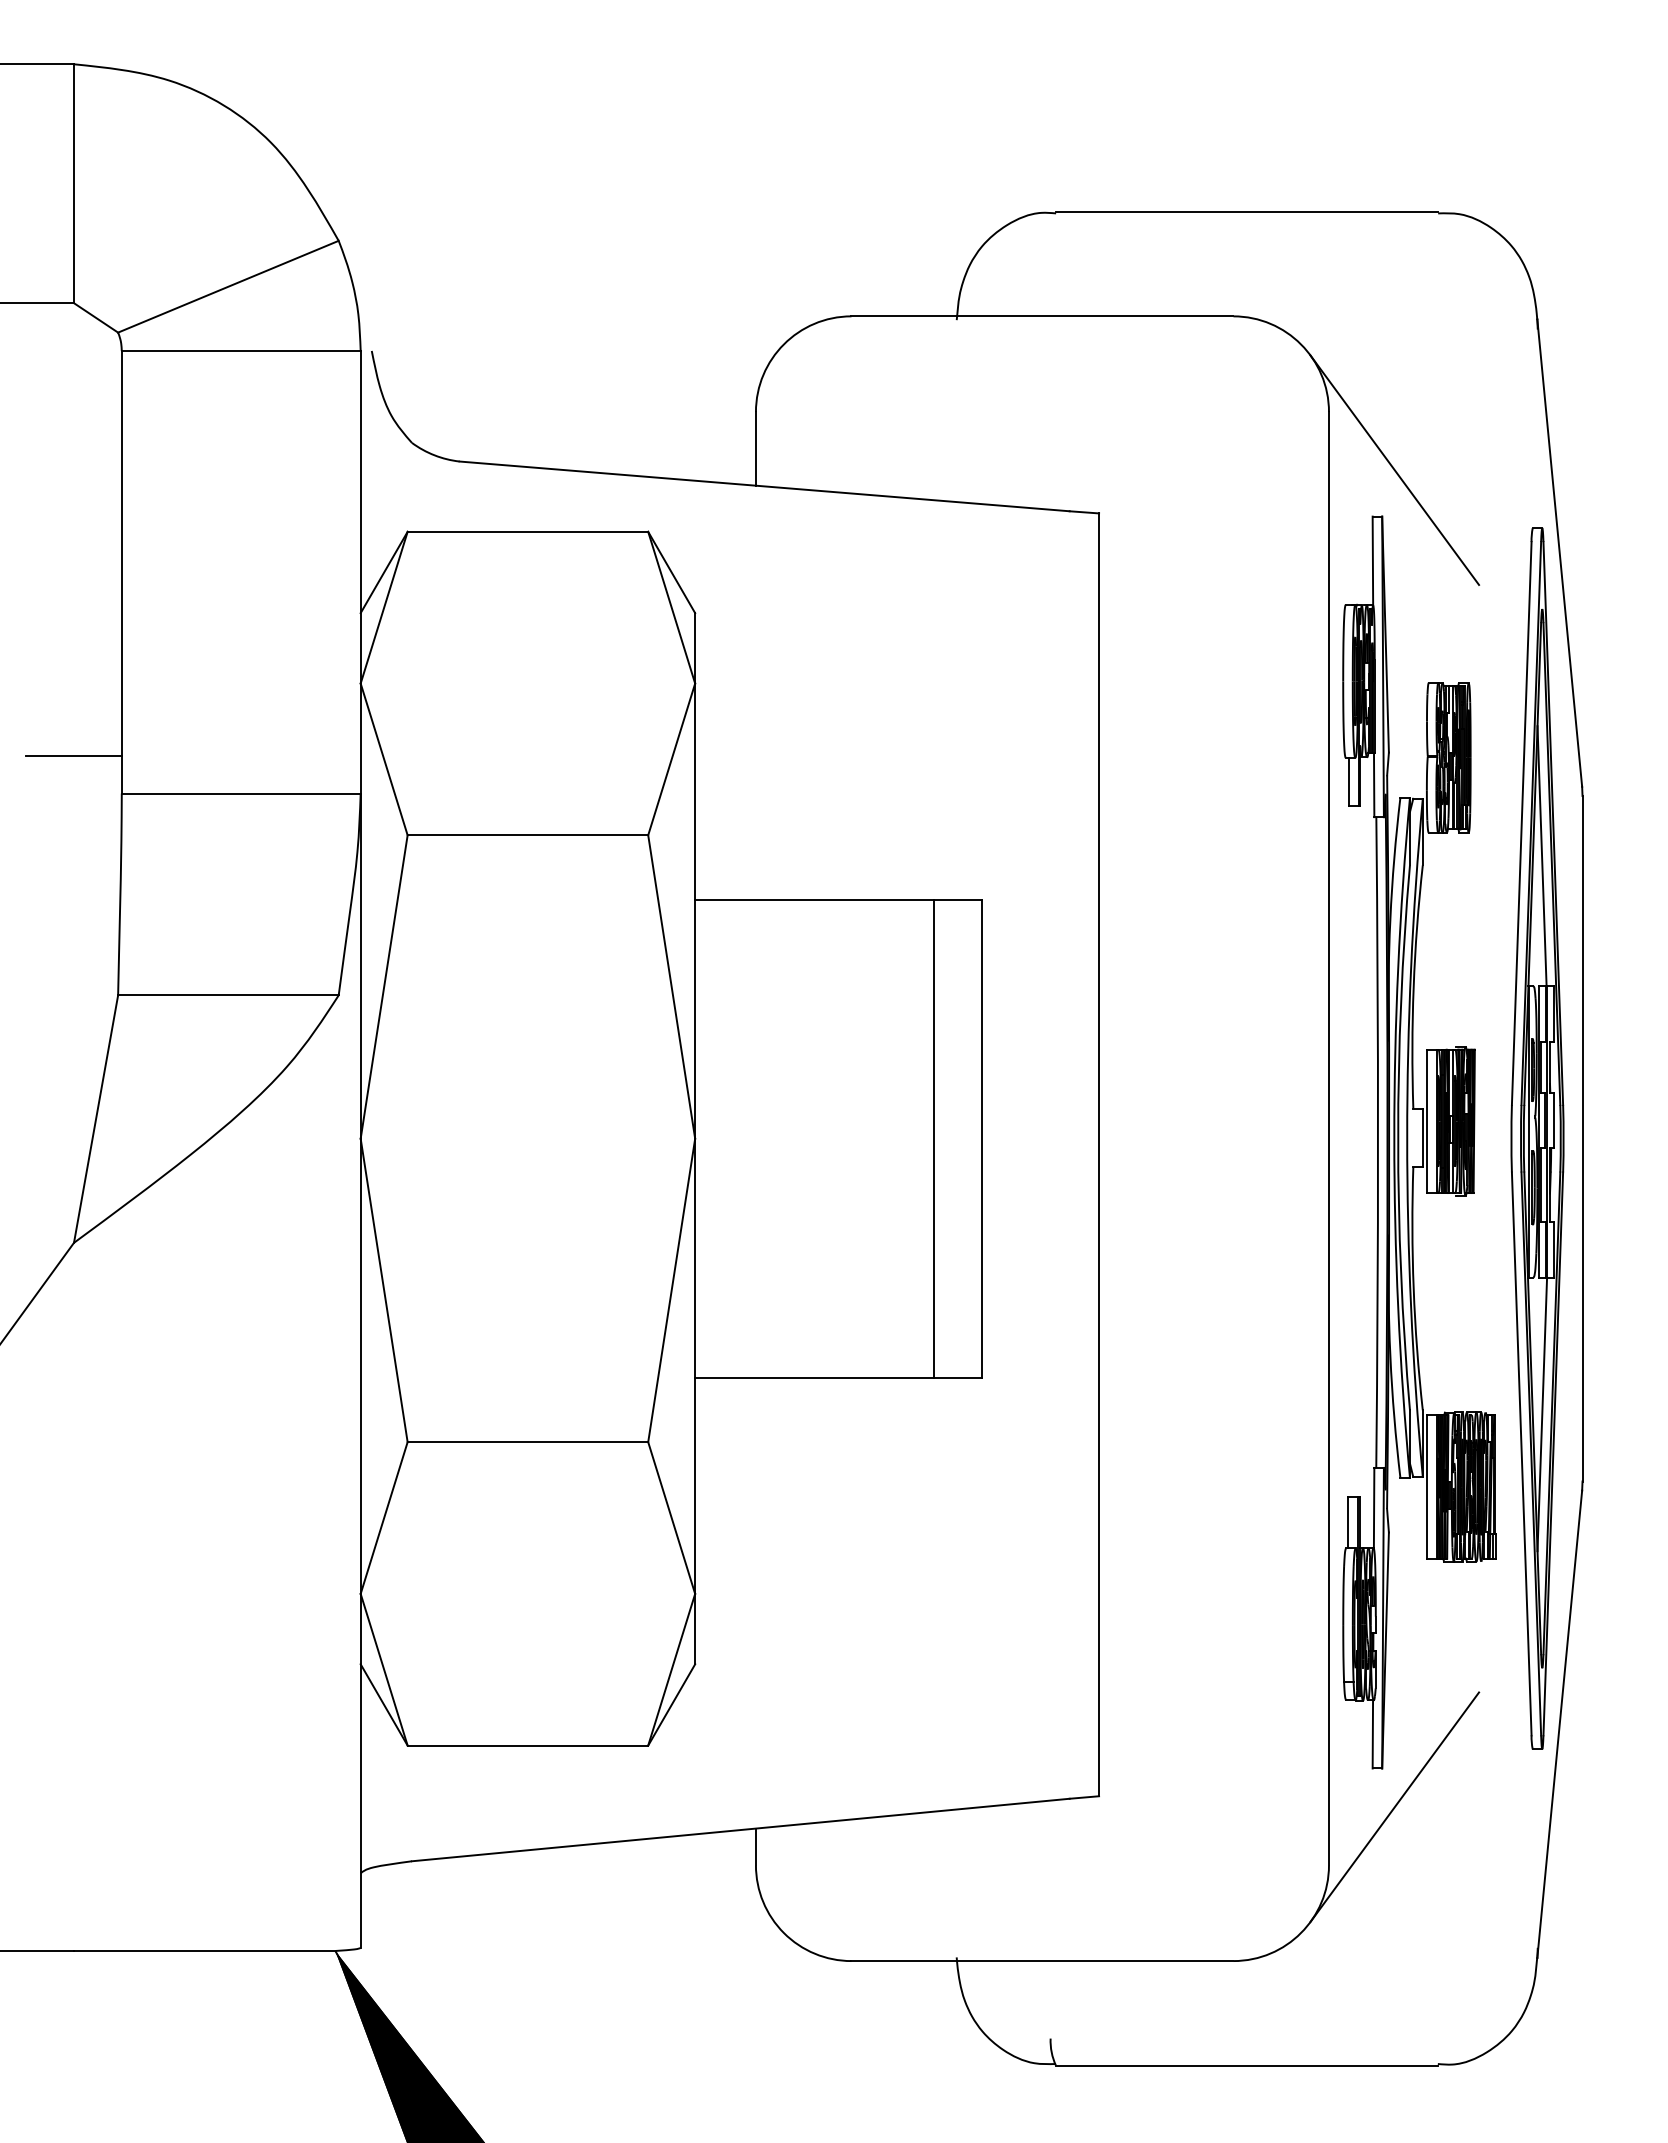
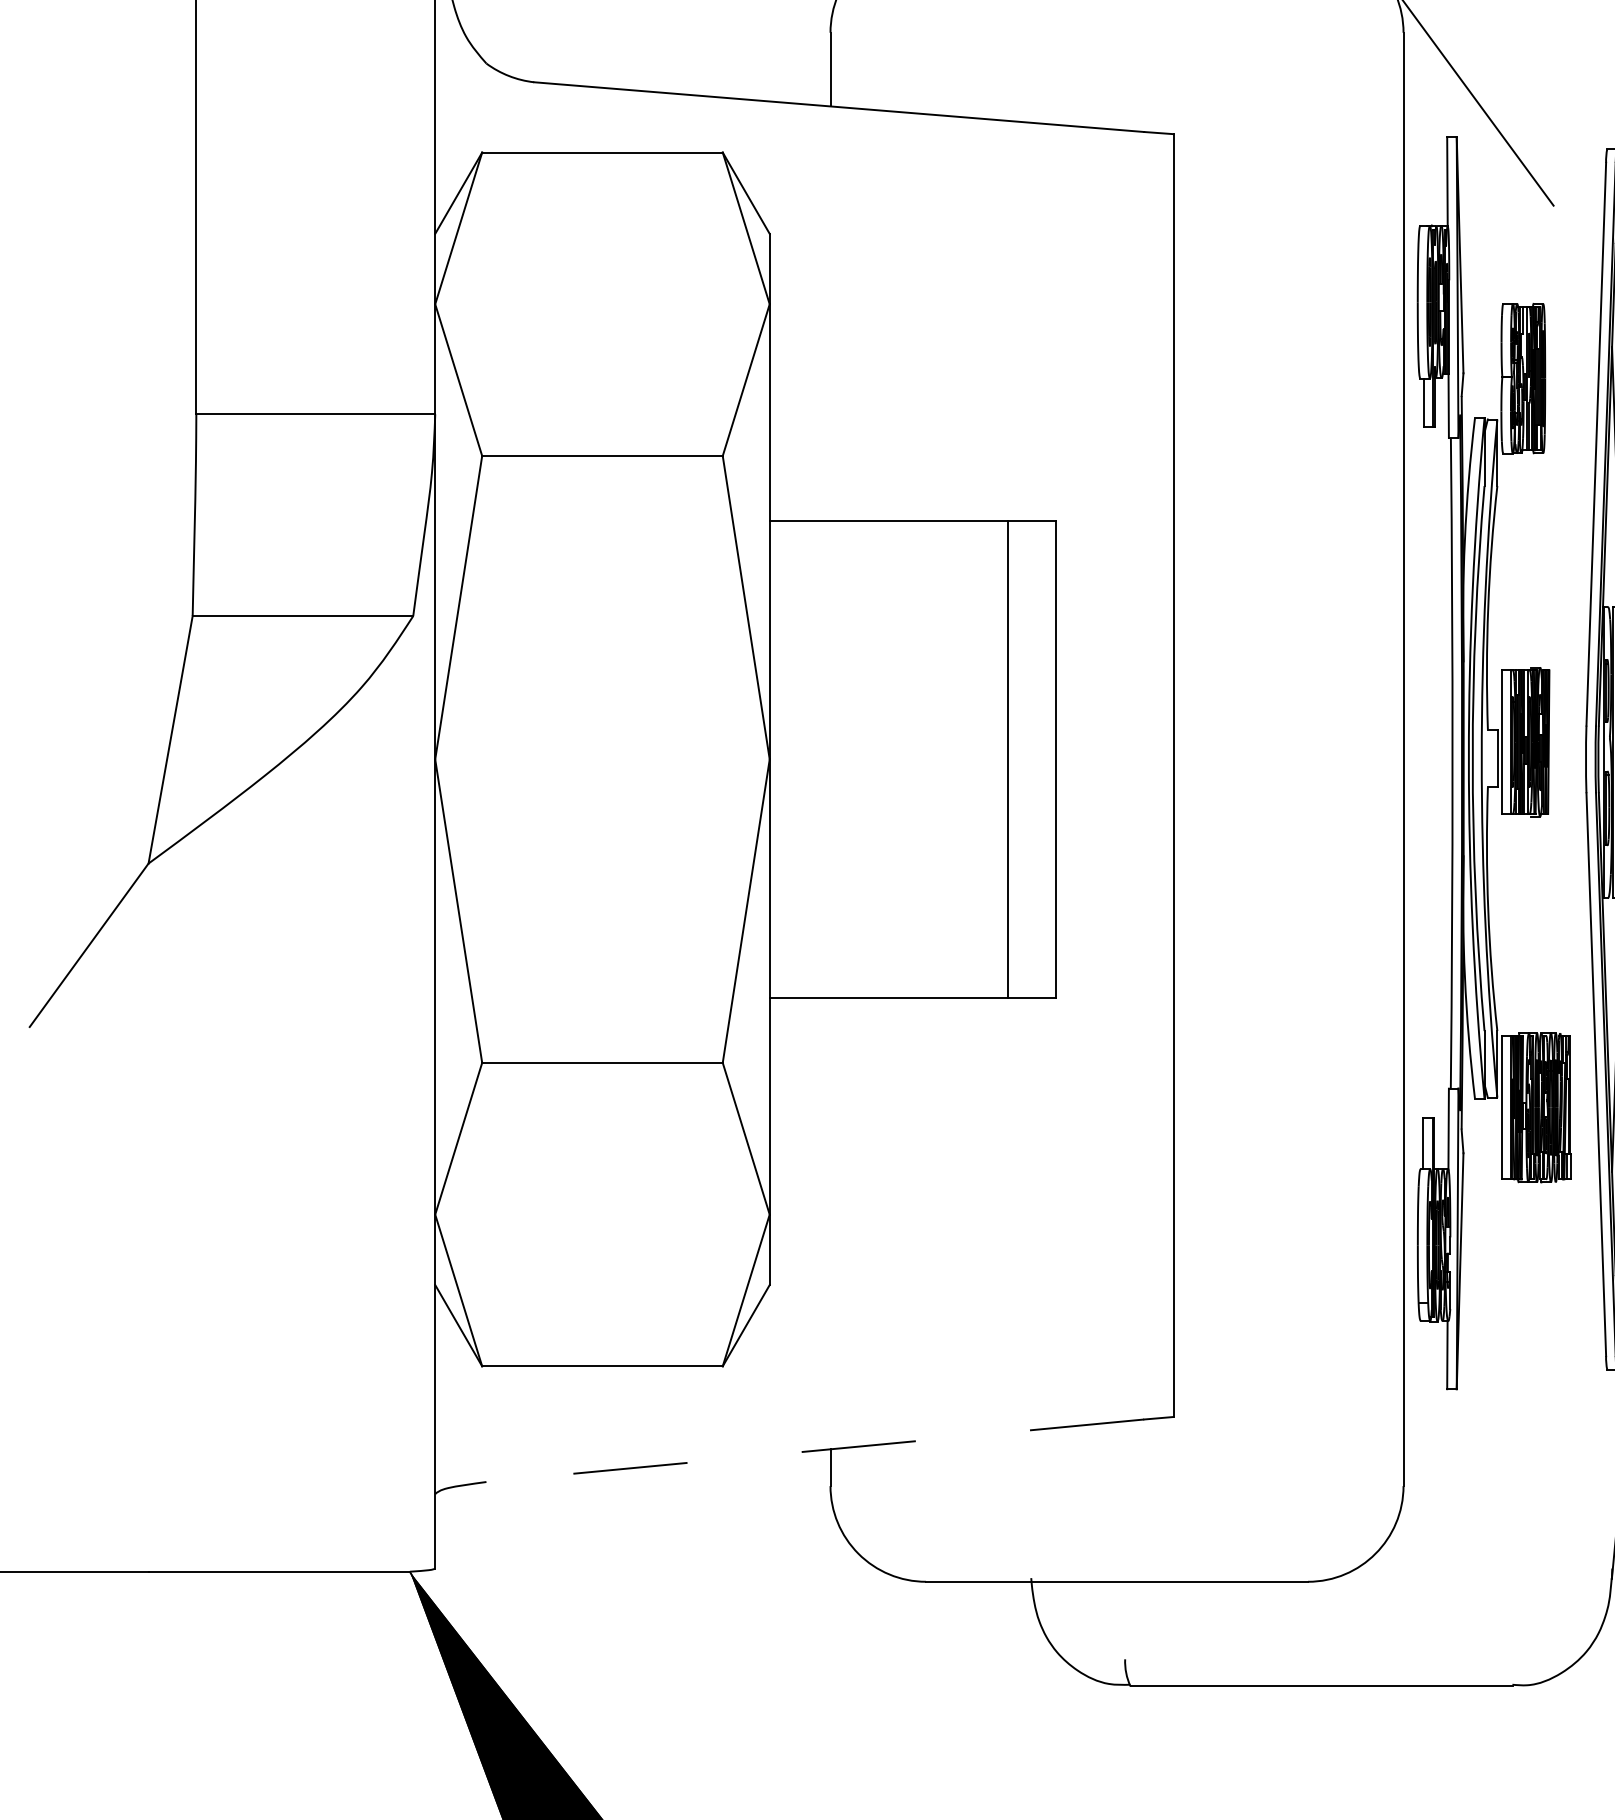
line: (73, 756) -> (148, 377), removed
line: (1394, 1807) -> (1469, 1428), removed
line: (740, 1830) -> (815, 1451), solid -> dashed

